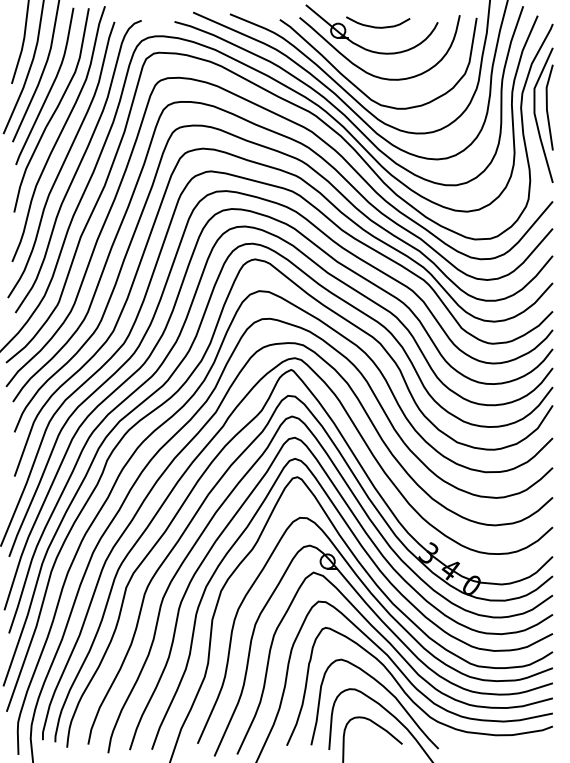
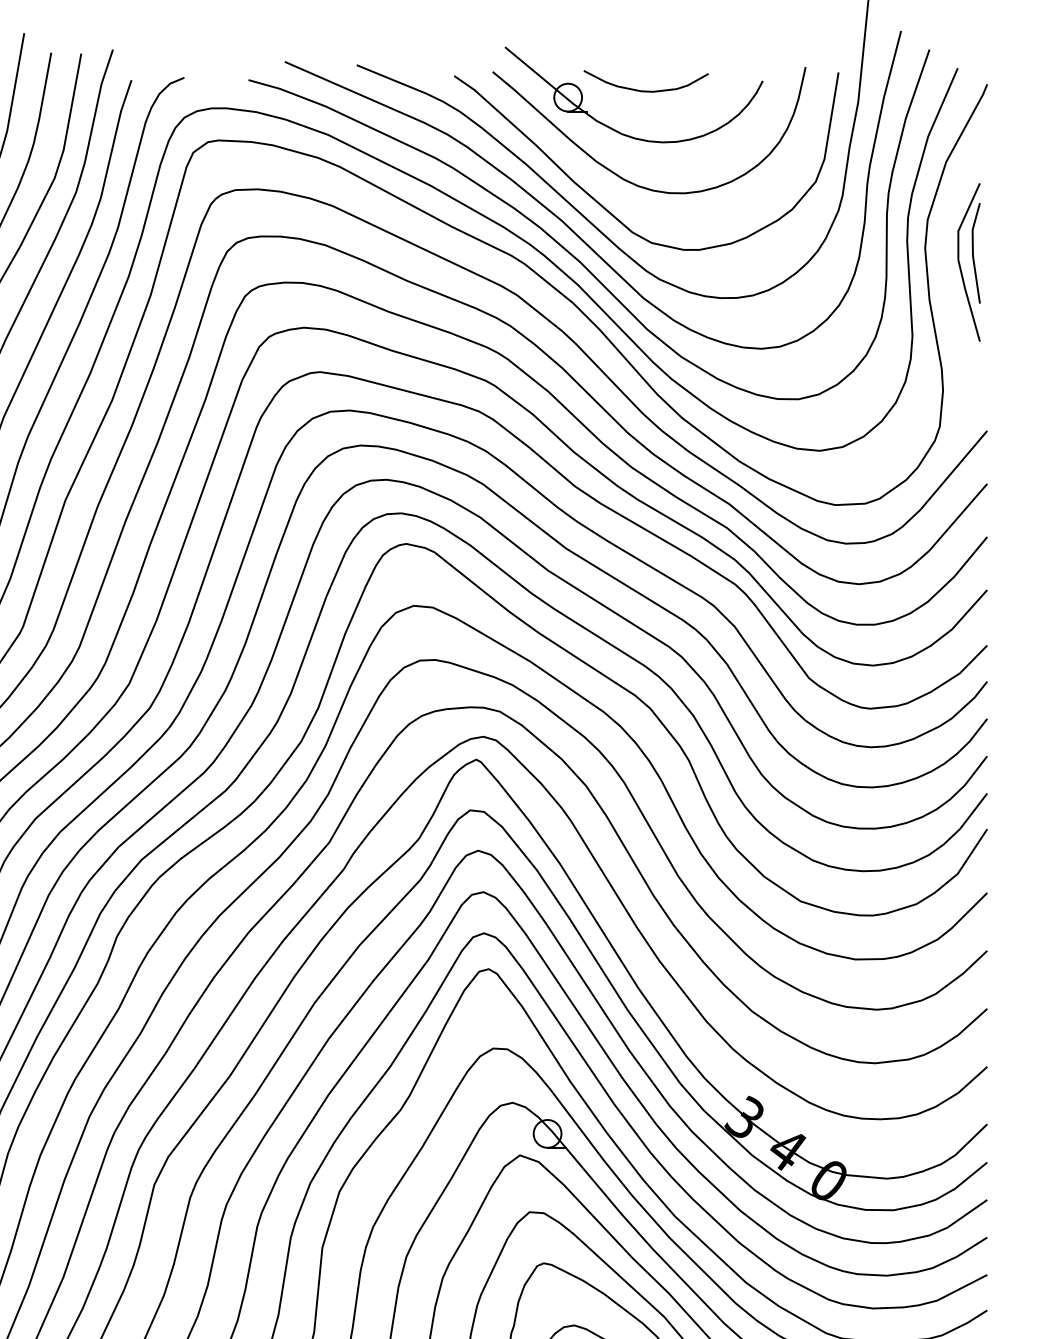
part: (543, 114) -> (968, 261), size x0.6

